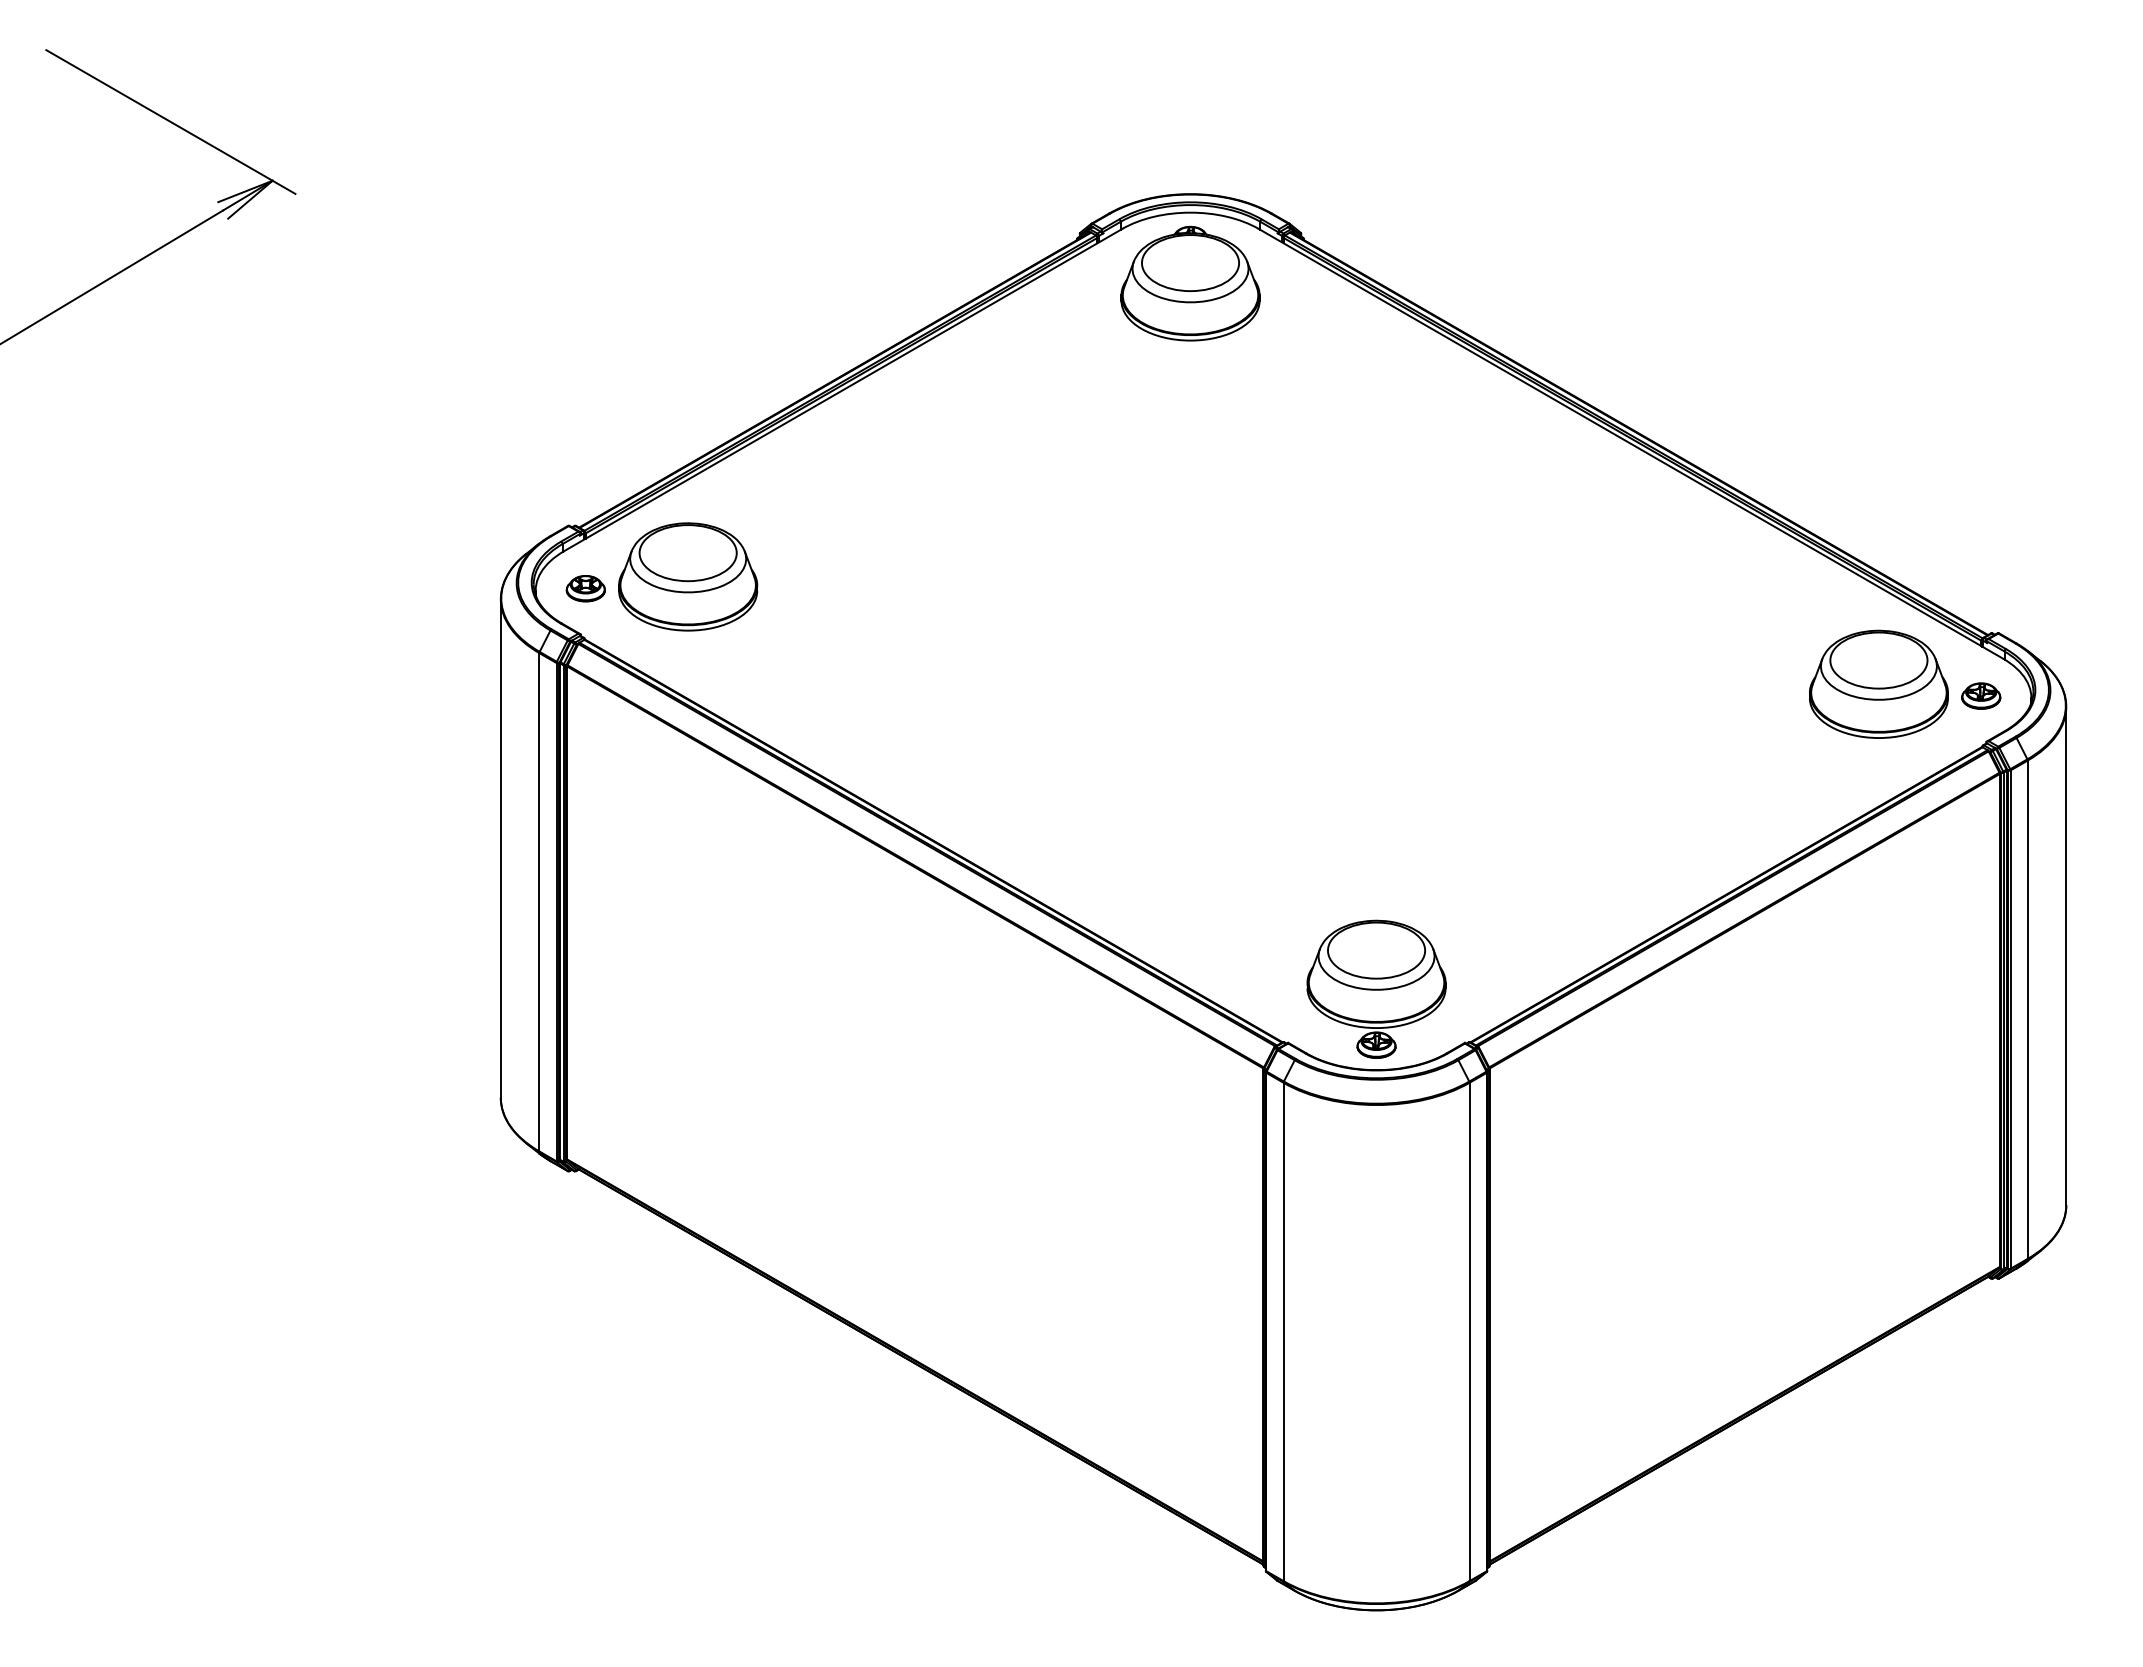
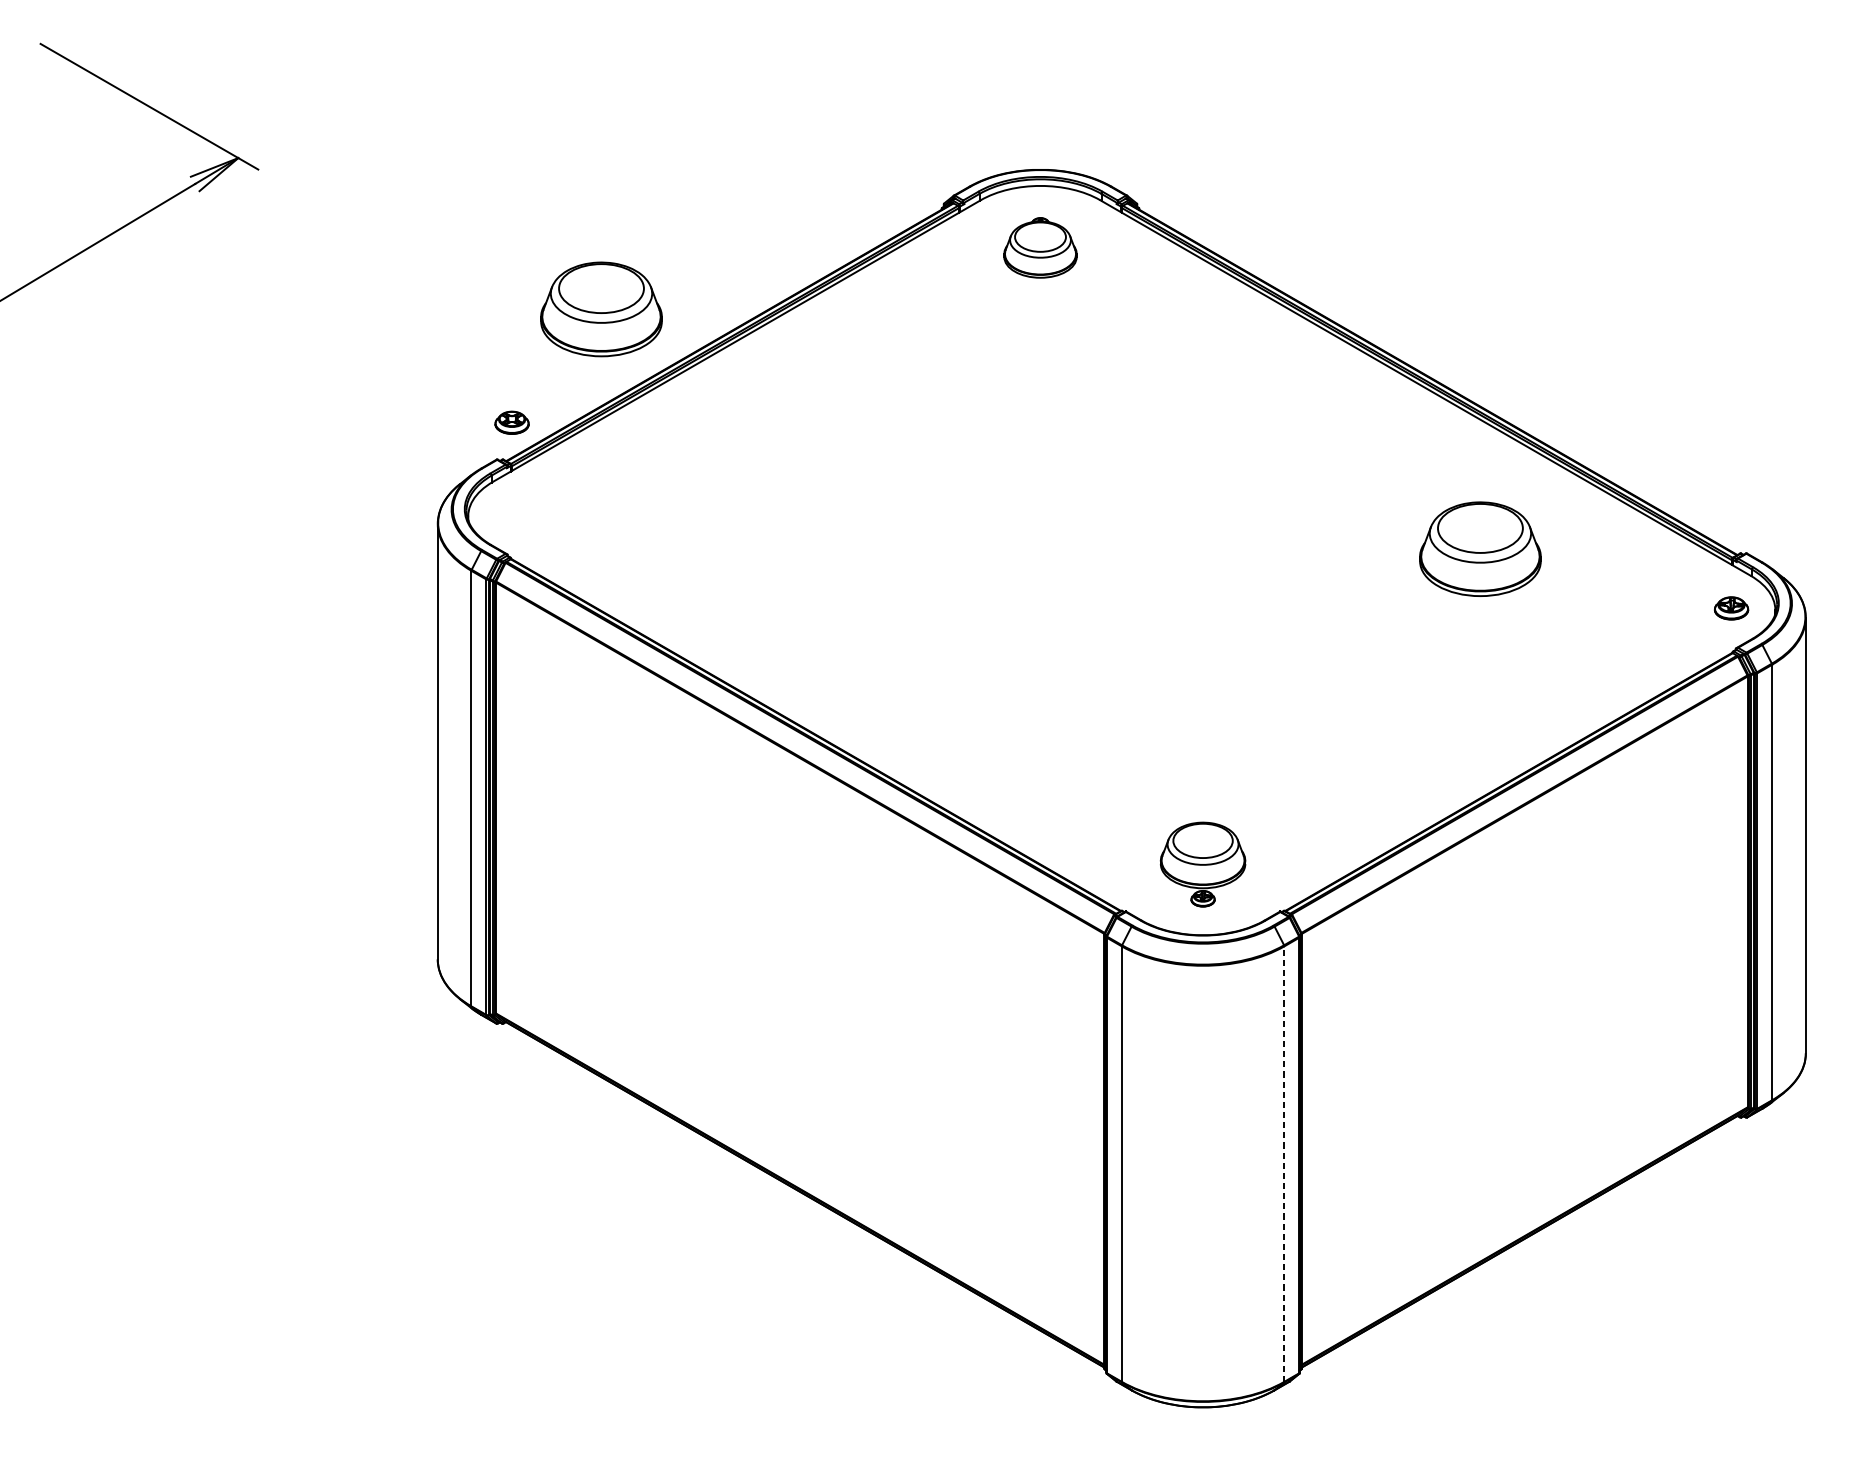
part: (1190, 283) -> (1040, 247), size x0.6
part: (688, 576) -> (601, 309), moved
part: (585, 588) -> (511, 422), moved
part: (1878, 683) -> (1480, 548), moved
part: (1376, 988) -> (1203, 863), size x0.7
line: (1469, 1331) -> (1284, 1163), solid -> dashed

